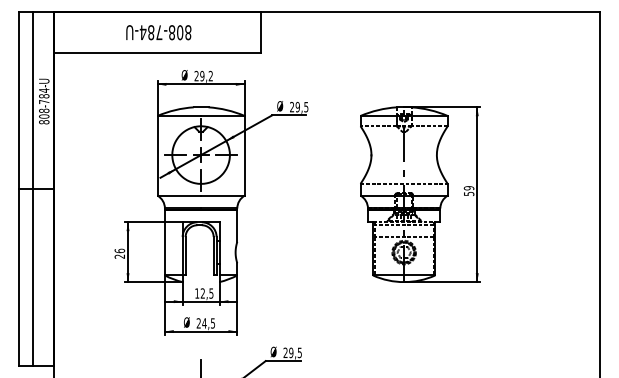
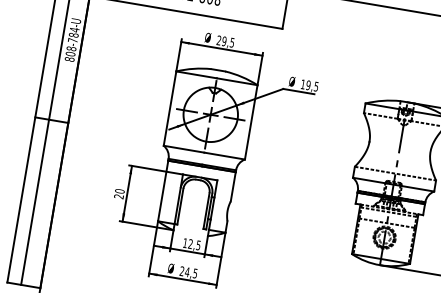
text: (210, 75) -> (232, 42), 29,2 -> 29,5
text: (291, 106) -> (302, 83), 29,5 -> 19,5
text: (119, 250) -> (119, 190), 26 -> 20

